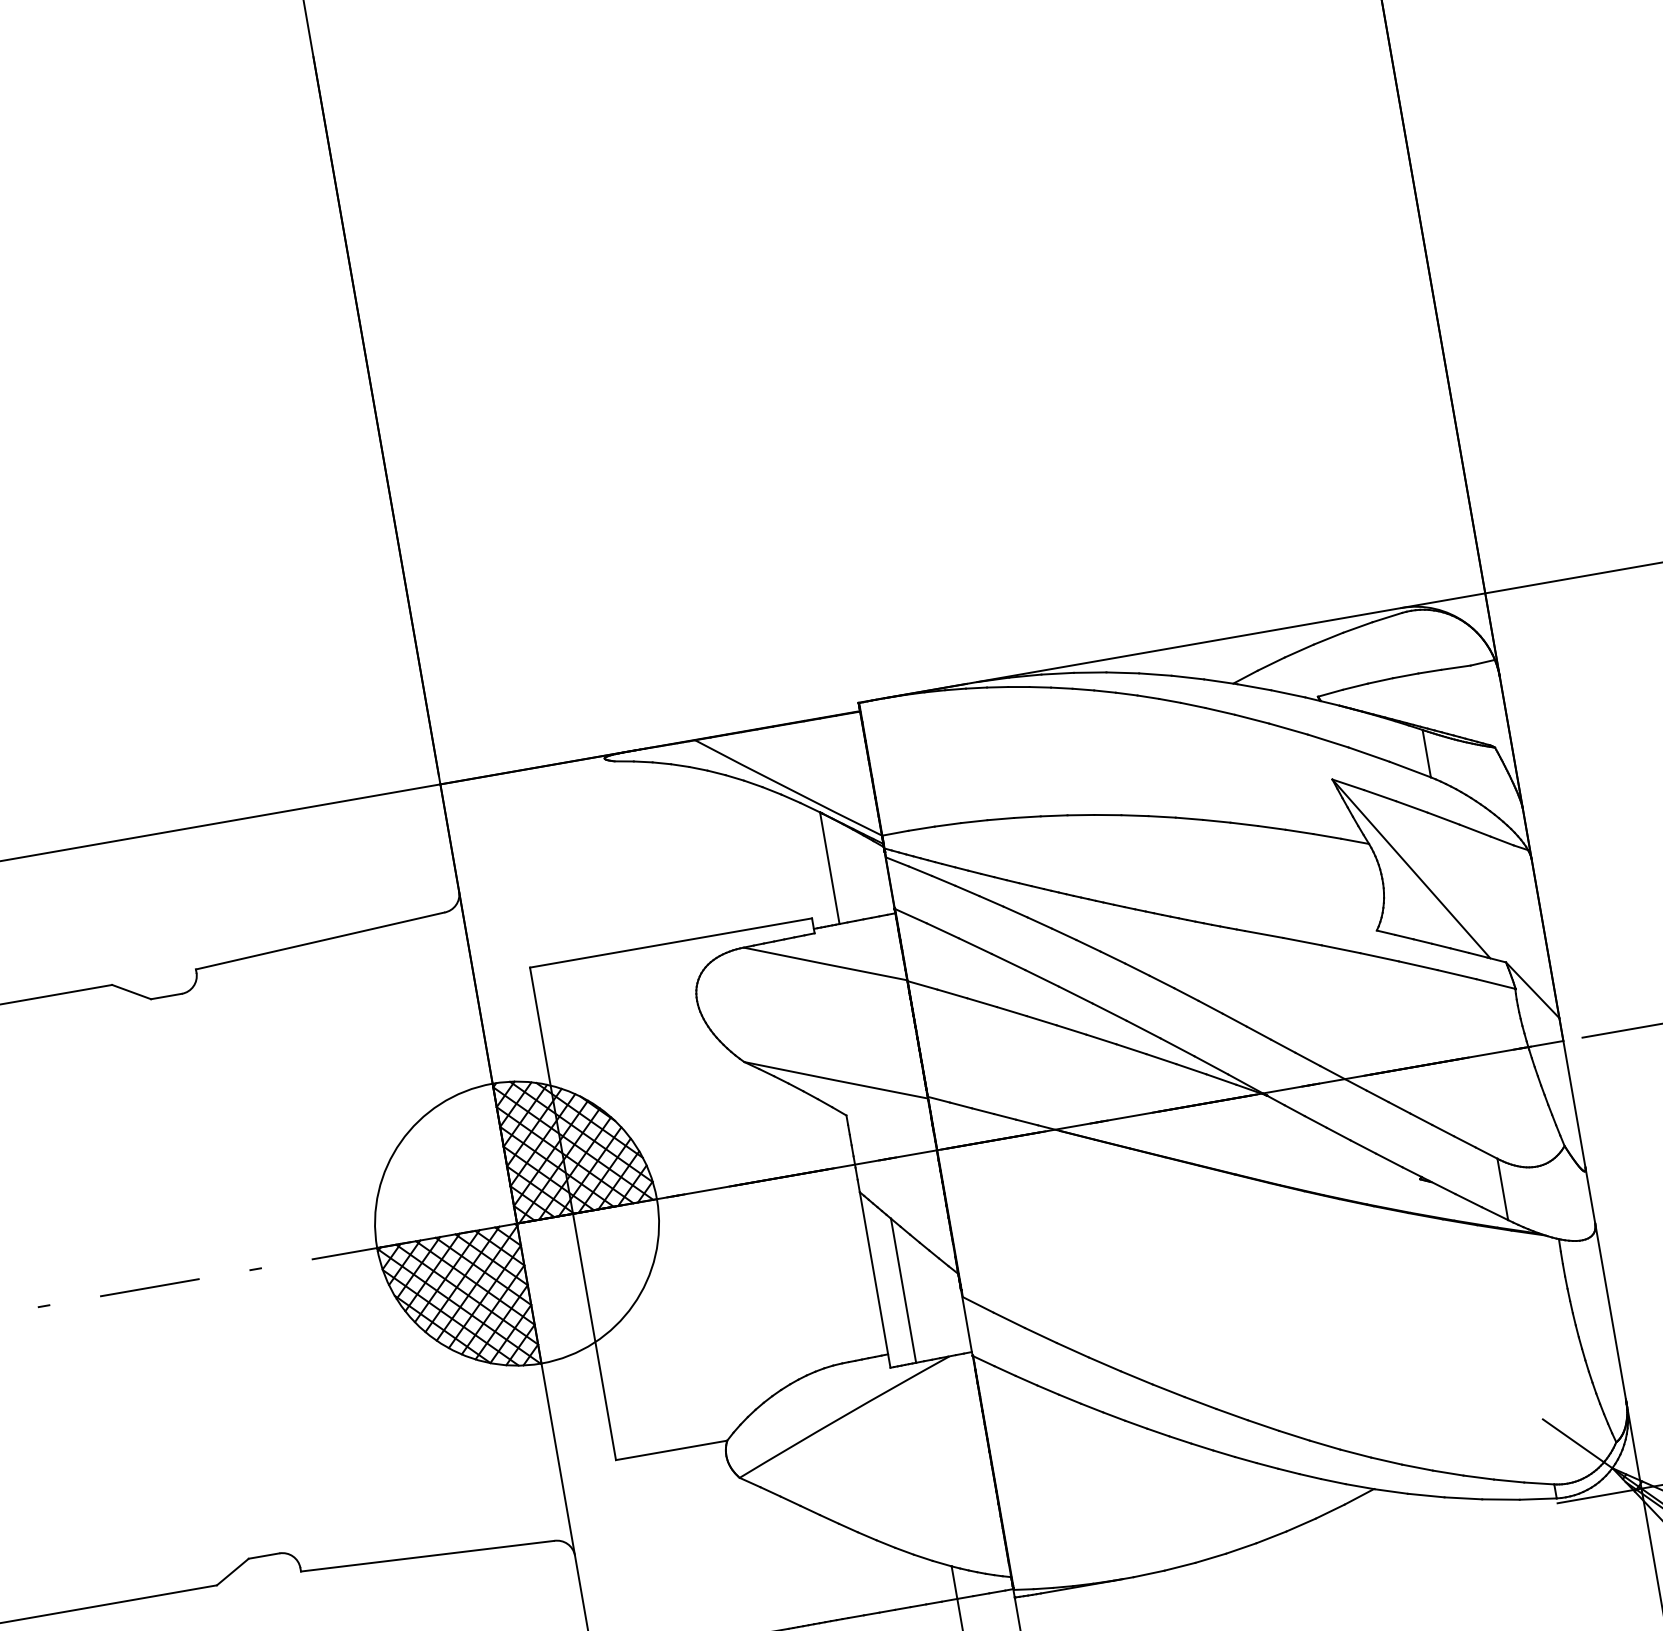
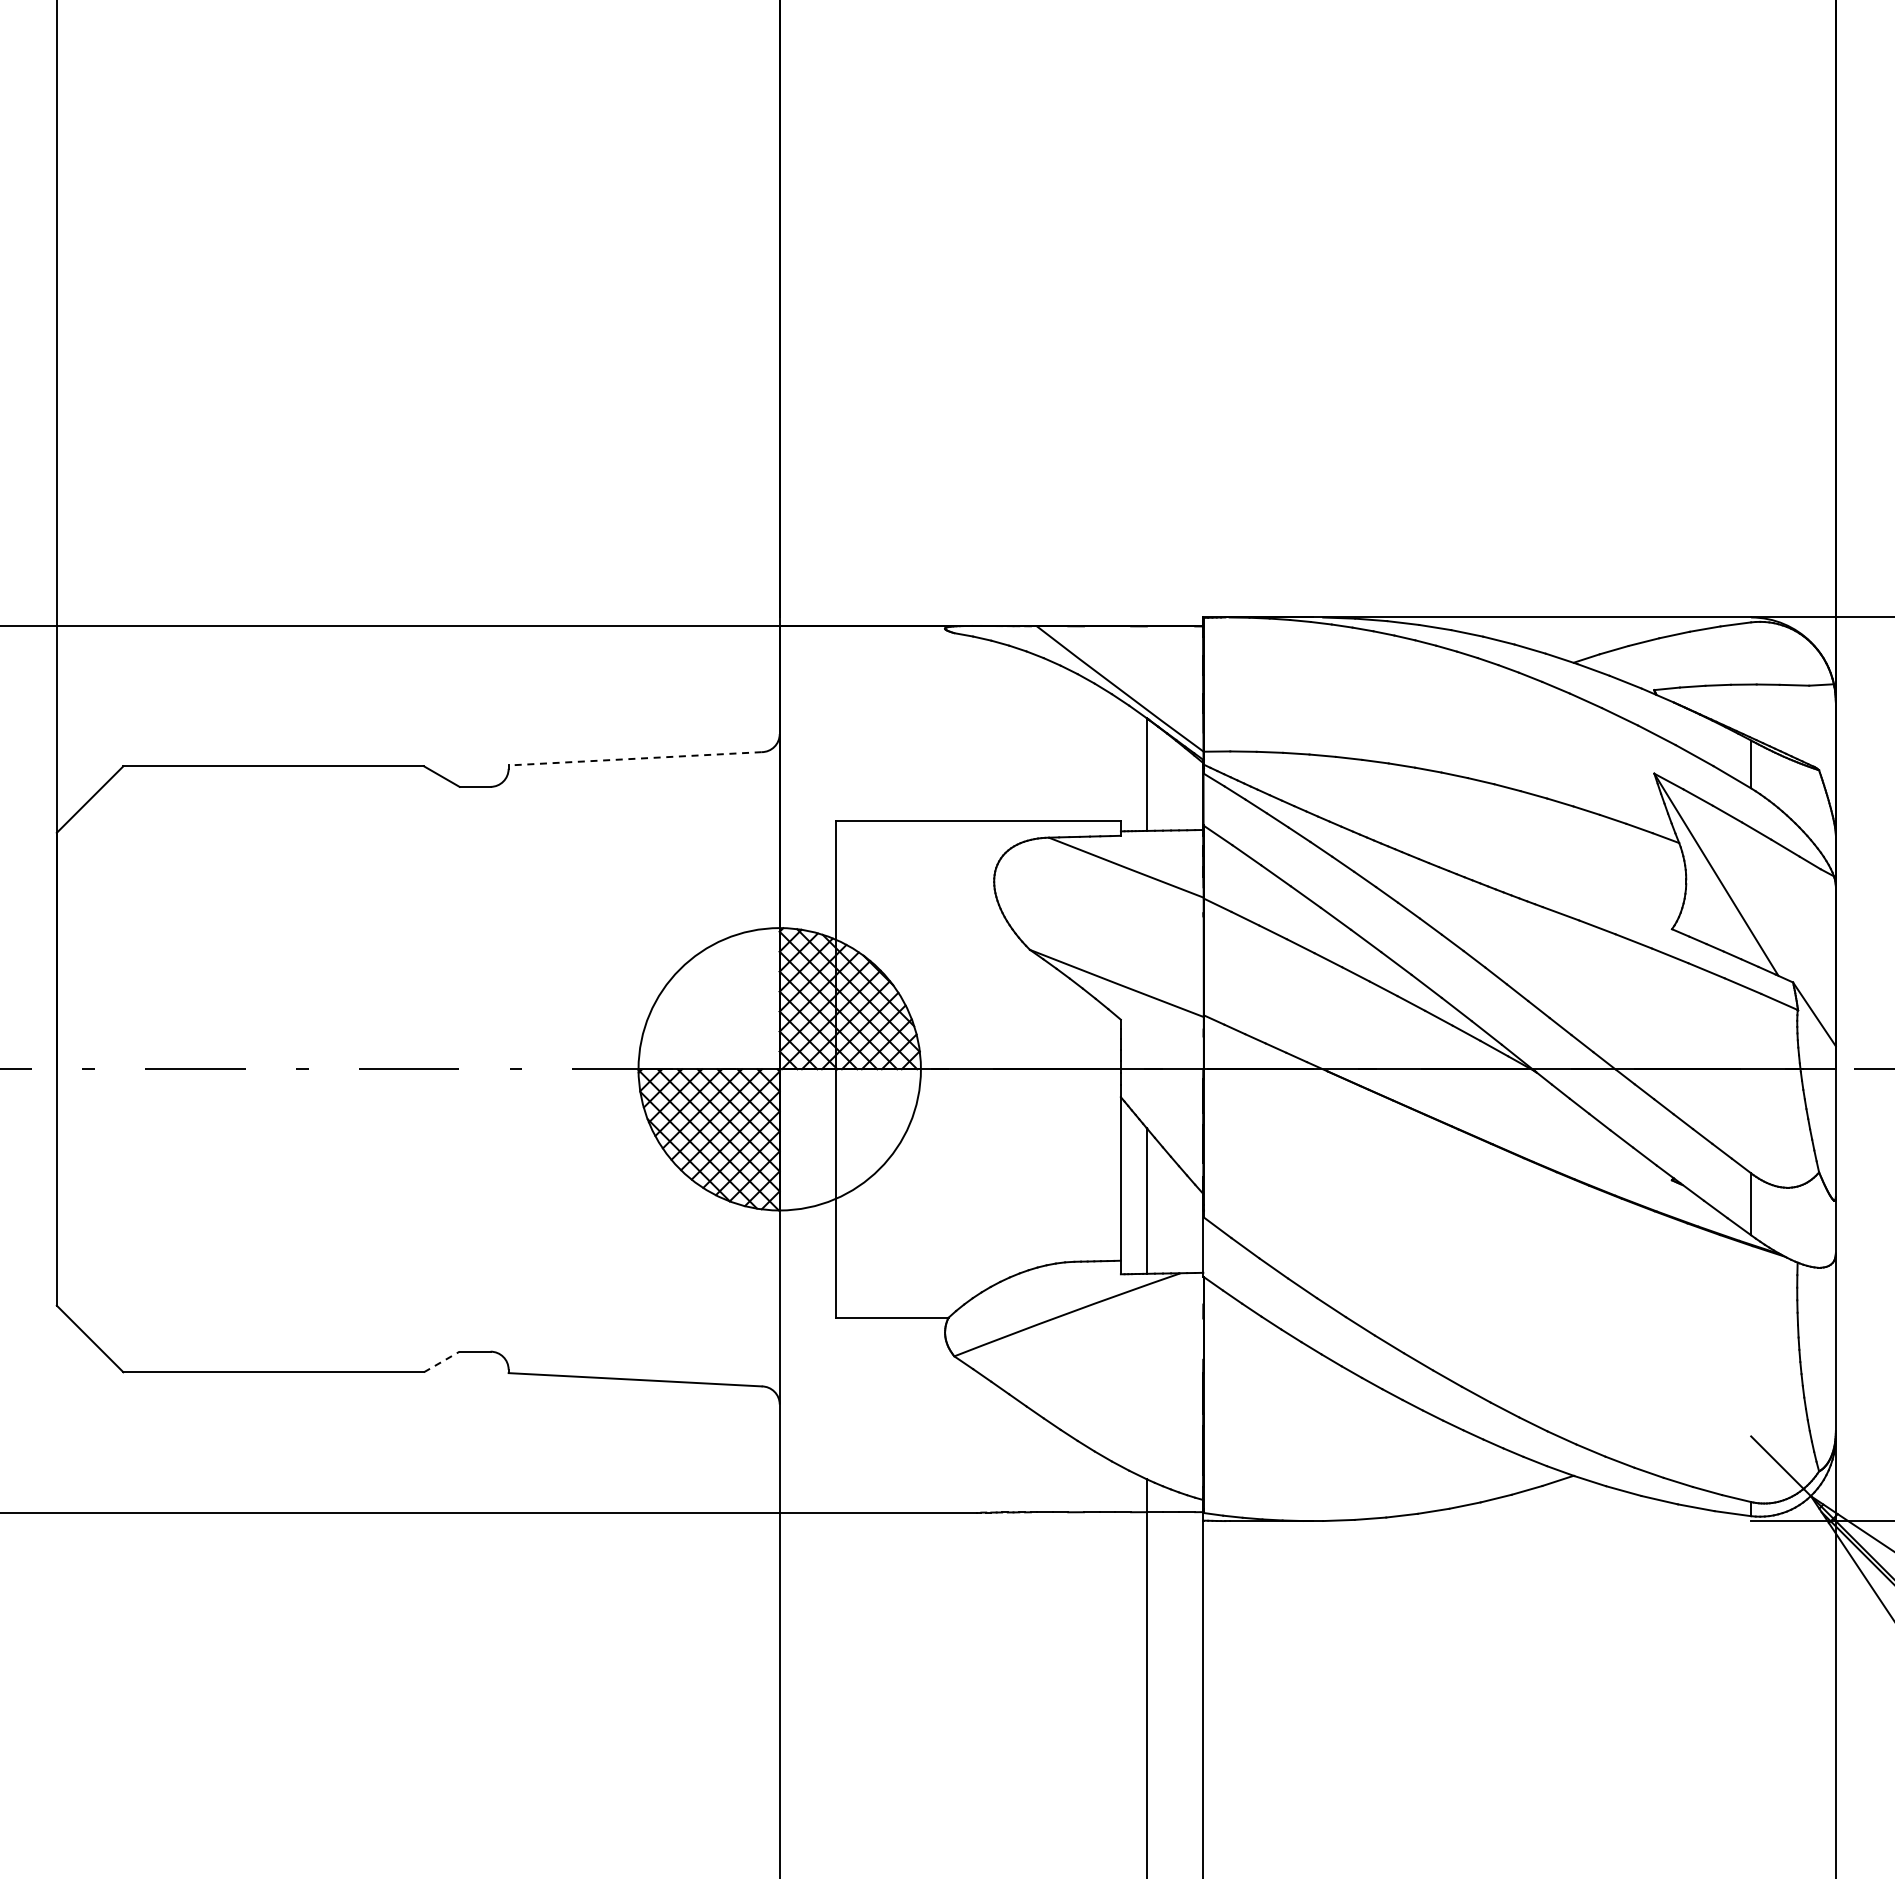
line: (320, 940) -> (635, 758), solid -> dashed
line: (232, 1571) -> (441, 1361), solid -> dashed

